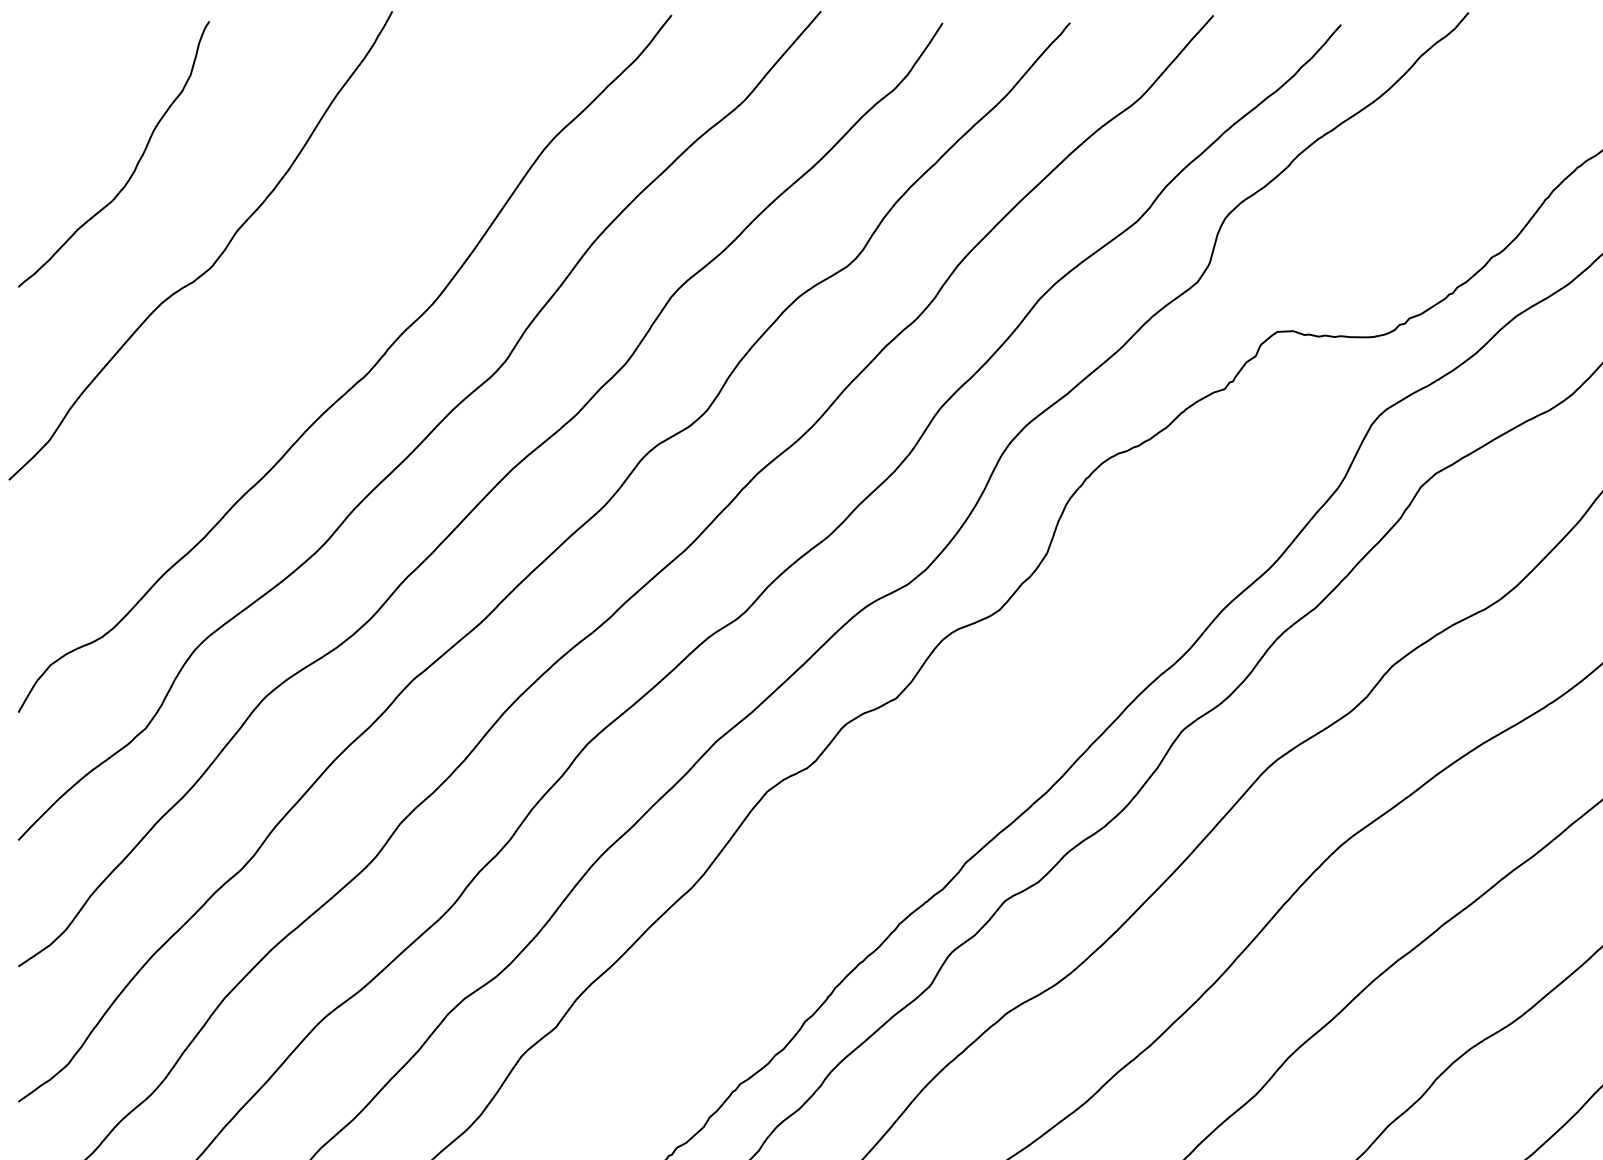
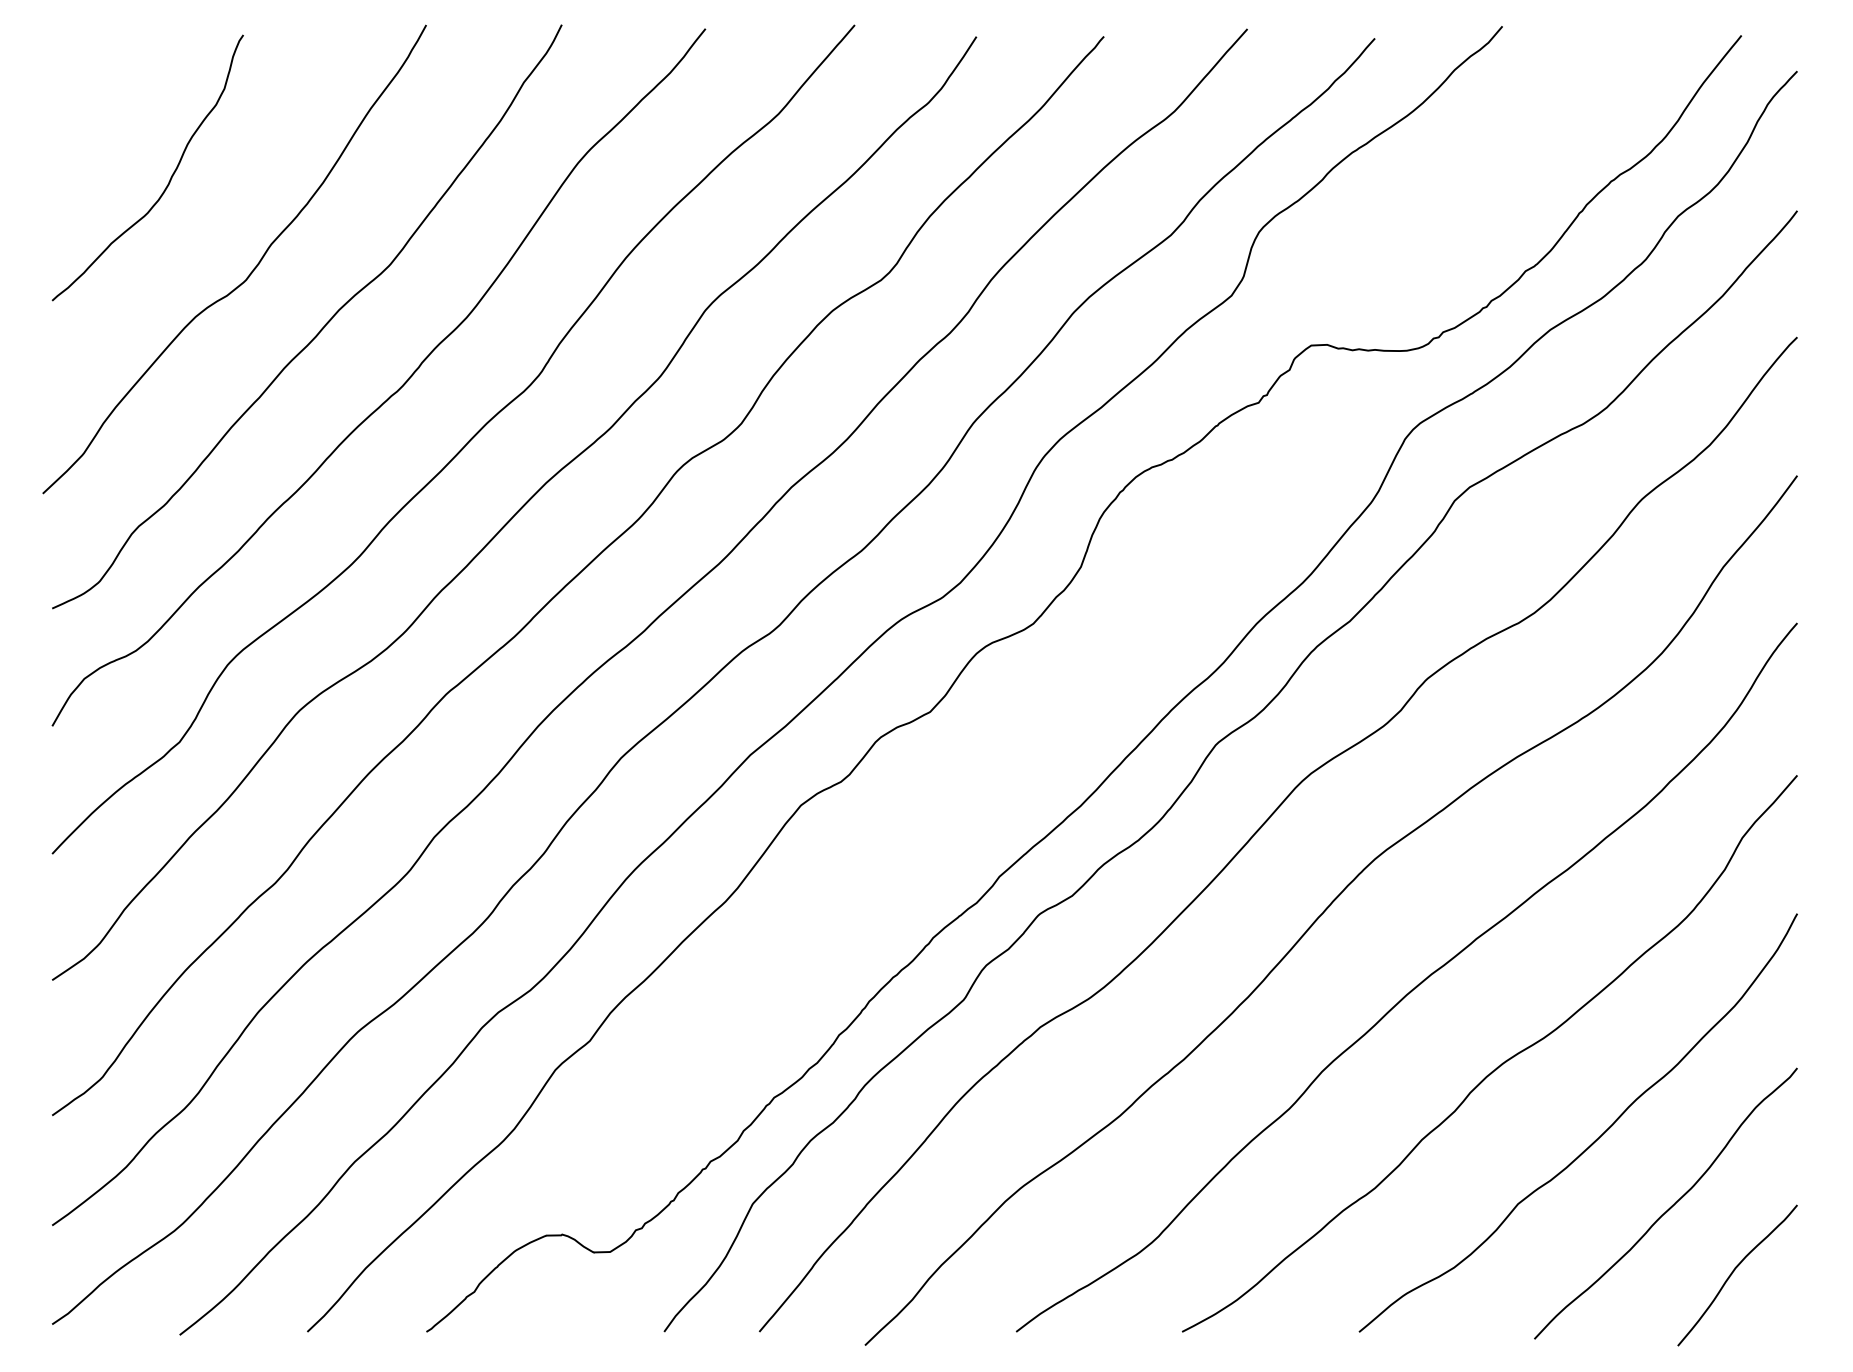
curve: (286, 315) -> (320, 329), added

